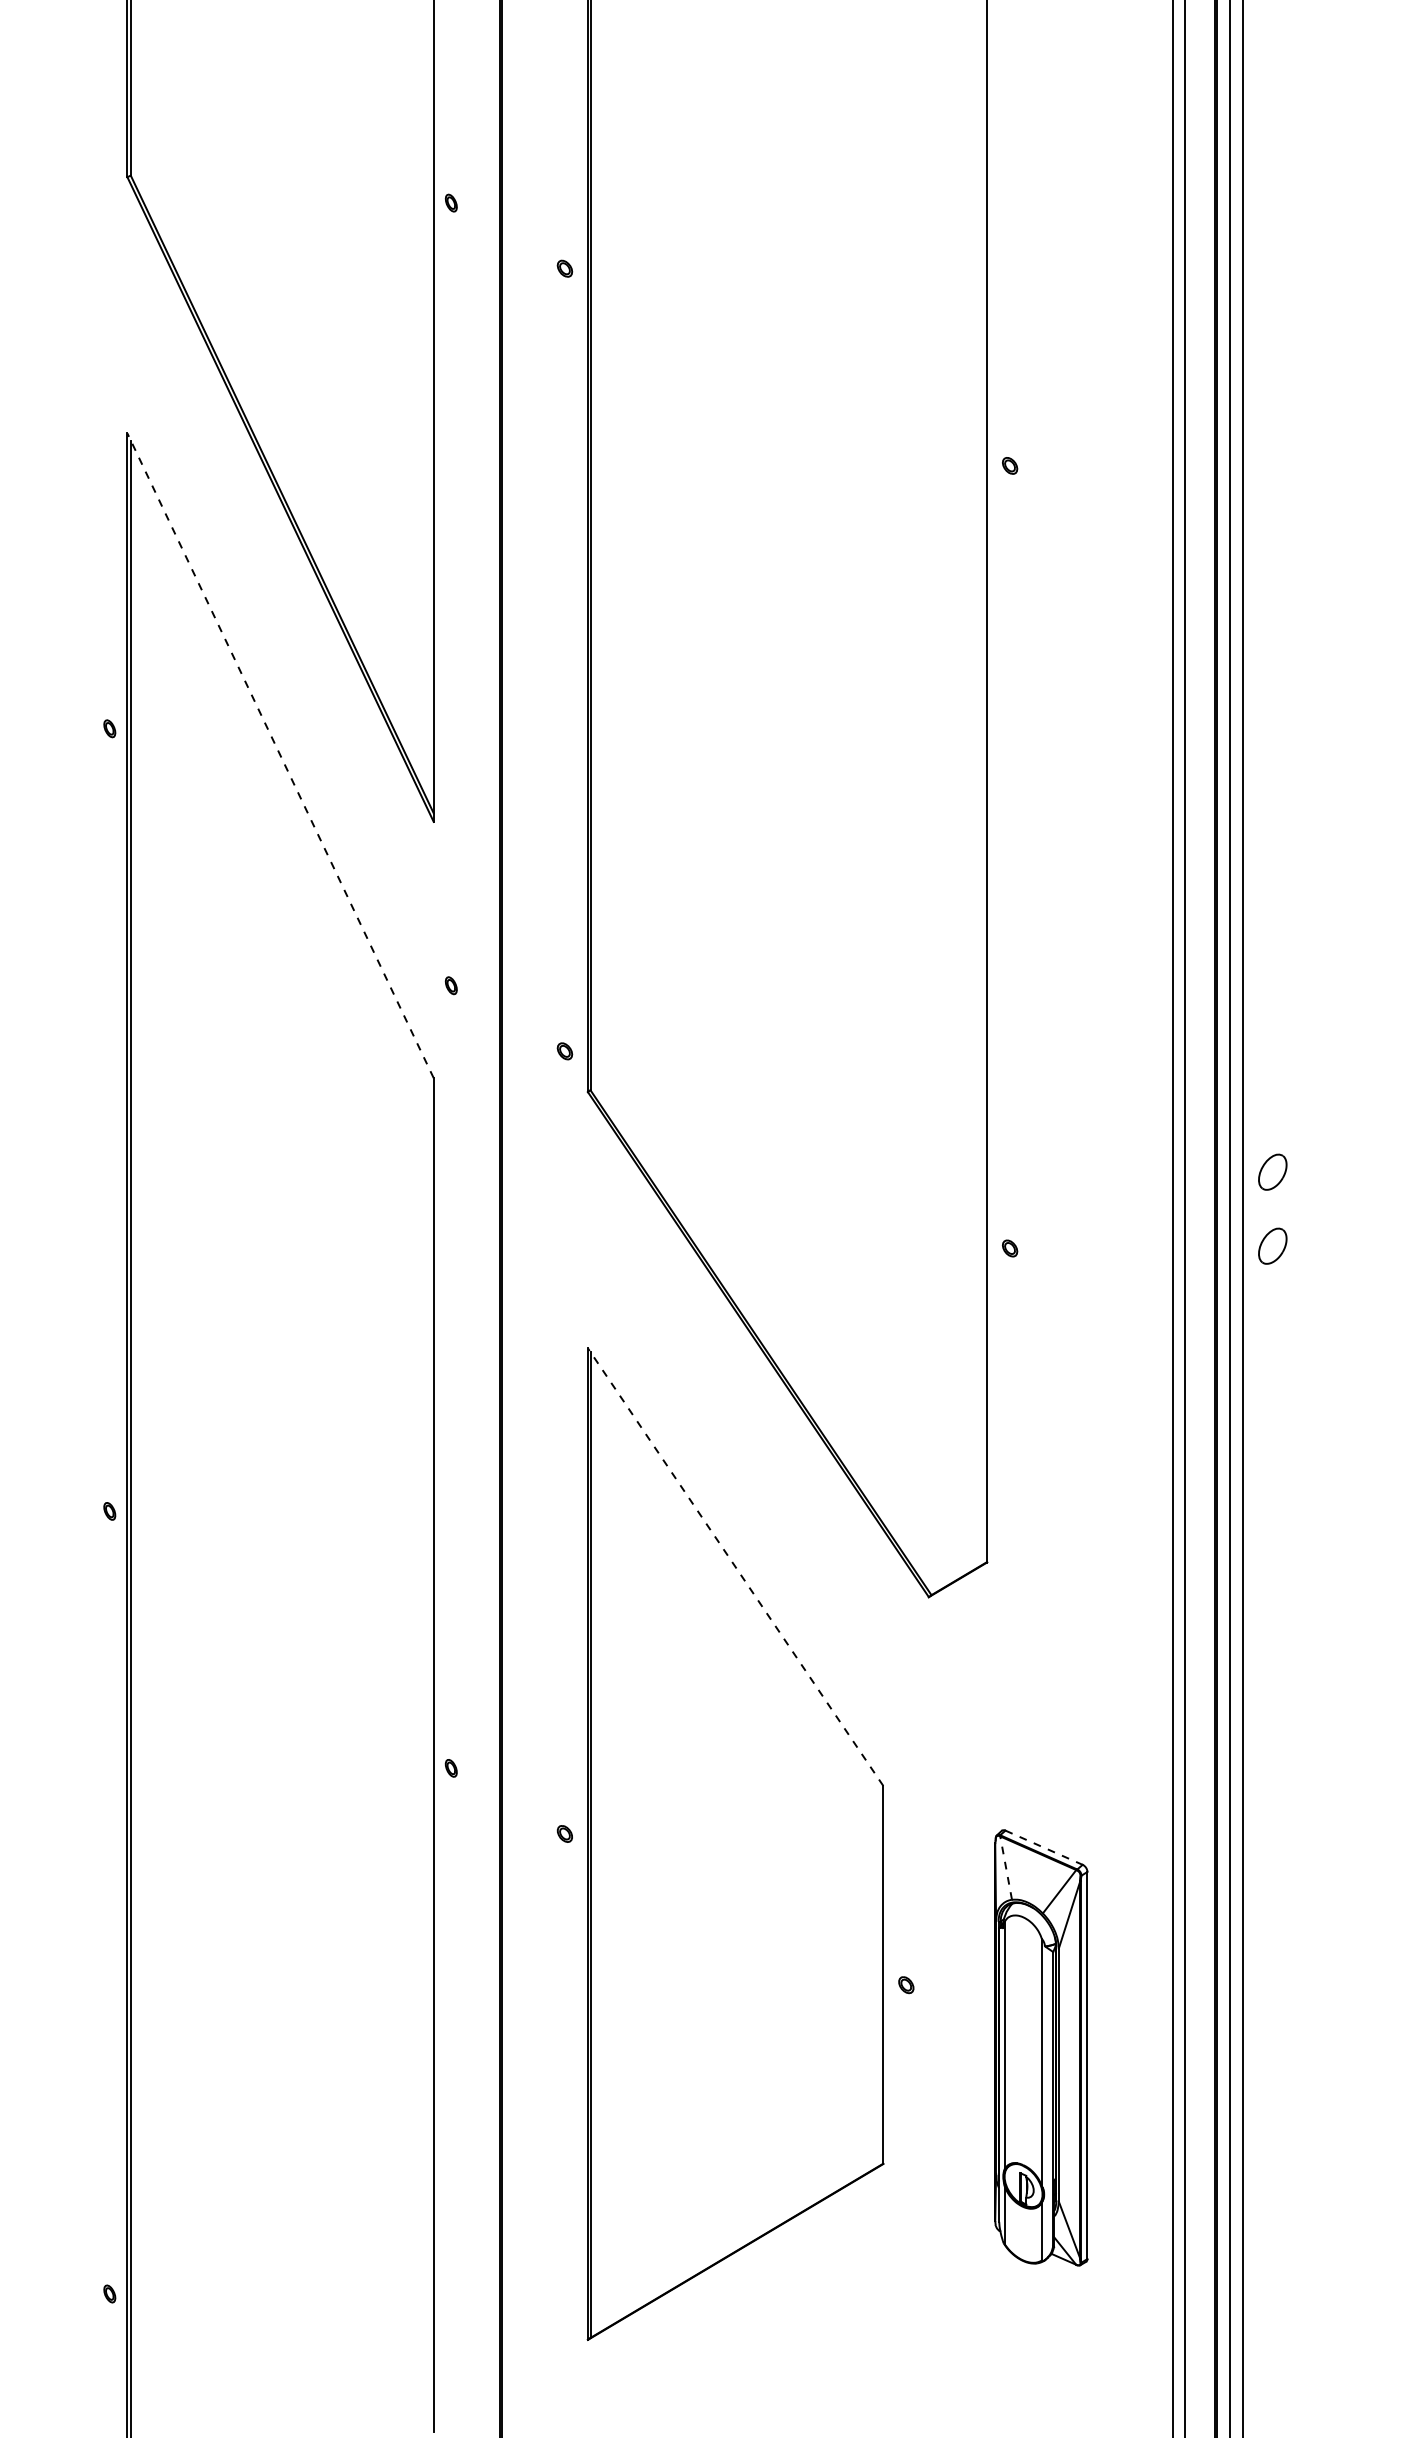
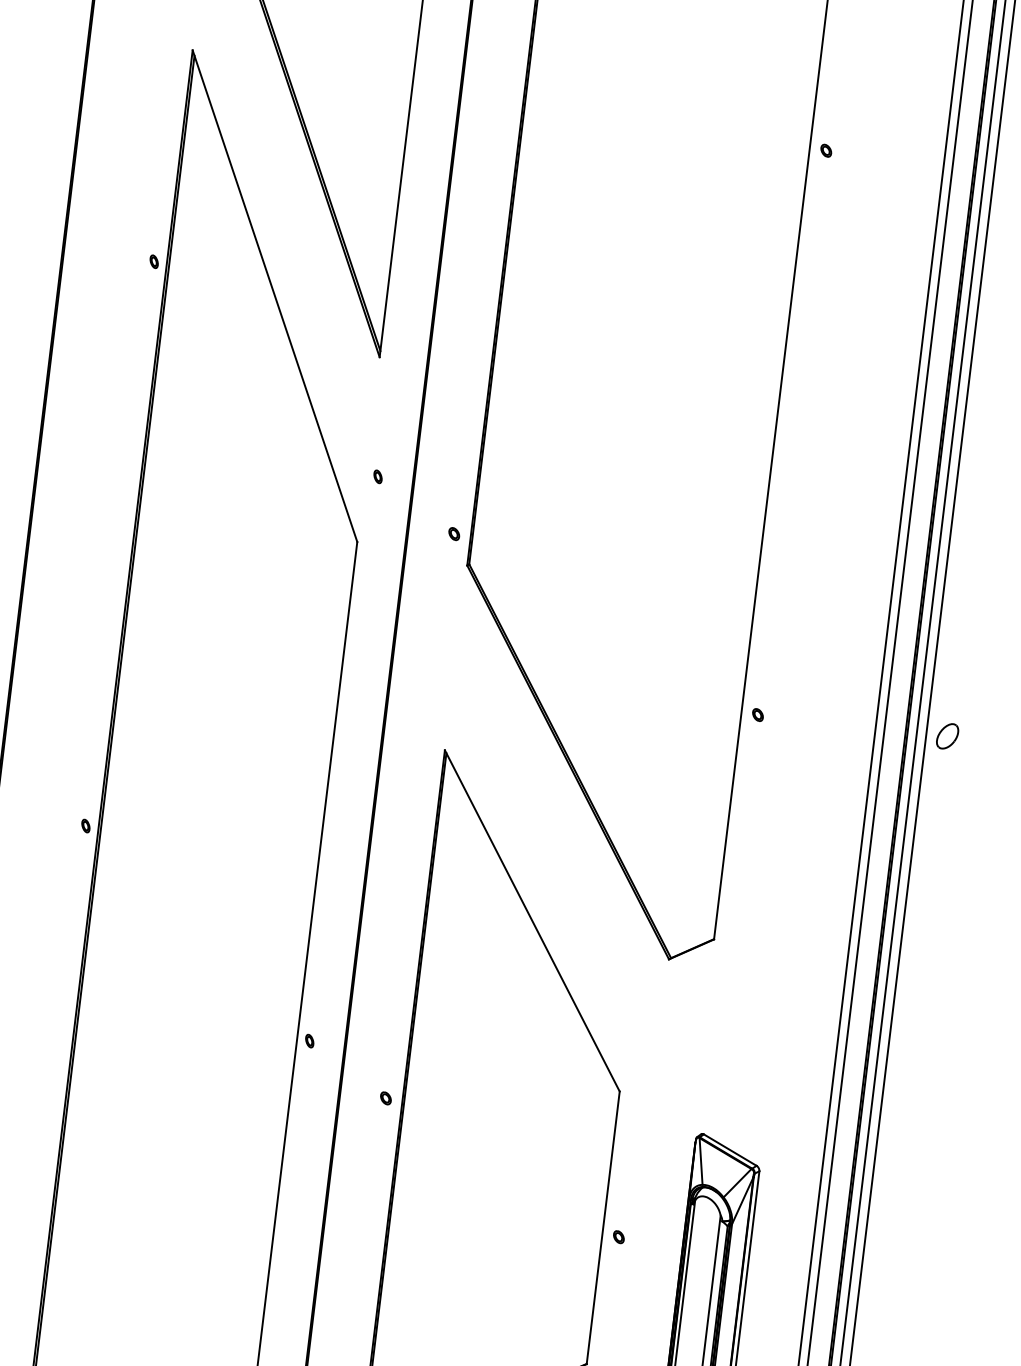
line: (280, 755) -> (274, 295), dashed -> solid
part: (1272, 1171) -> (953, 682), removed
line: (735, 1567) -> (532, 921), dashed -> solid
line: (1044, 1847) -> (730, 1149), dashed -> solid
line: (1006, 1867) -> (701, 1161), dashed -> solid

